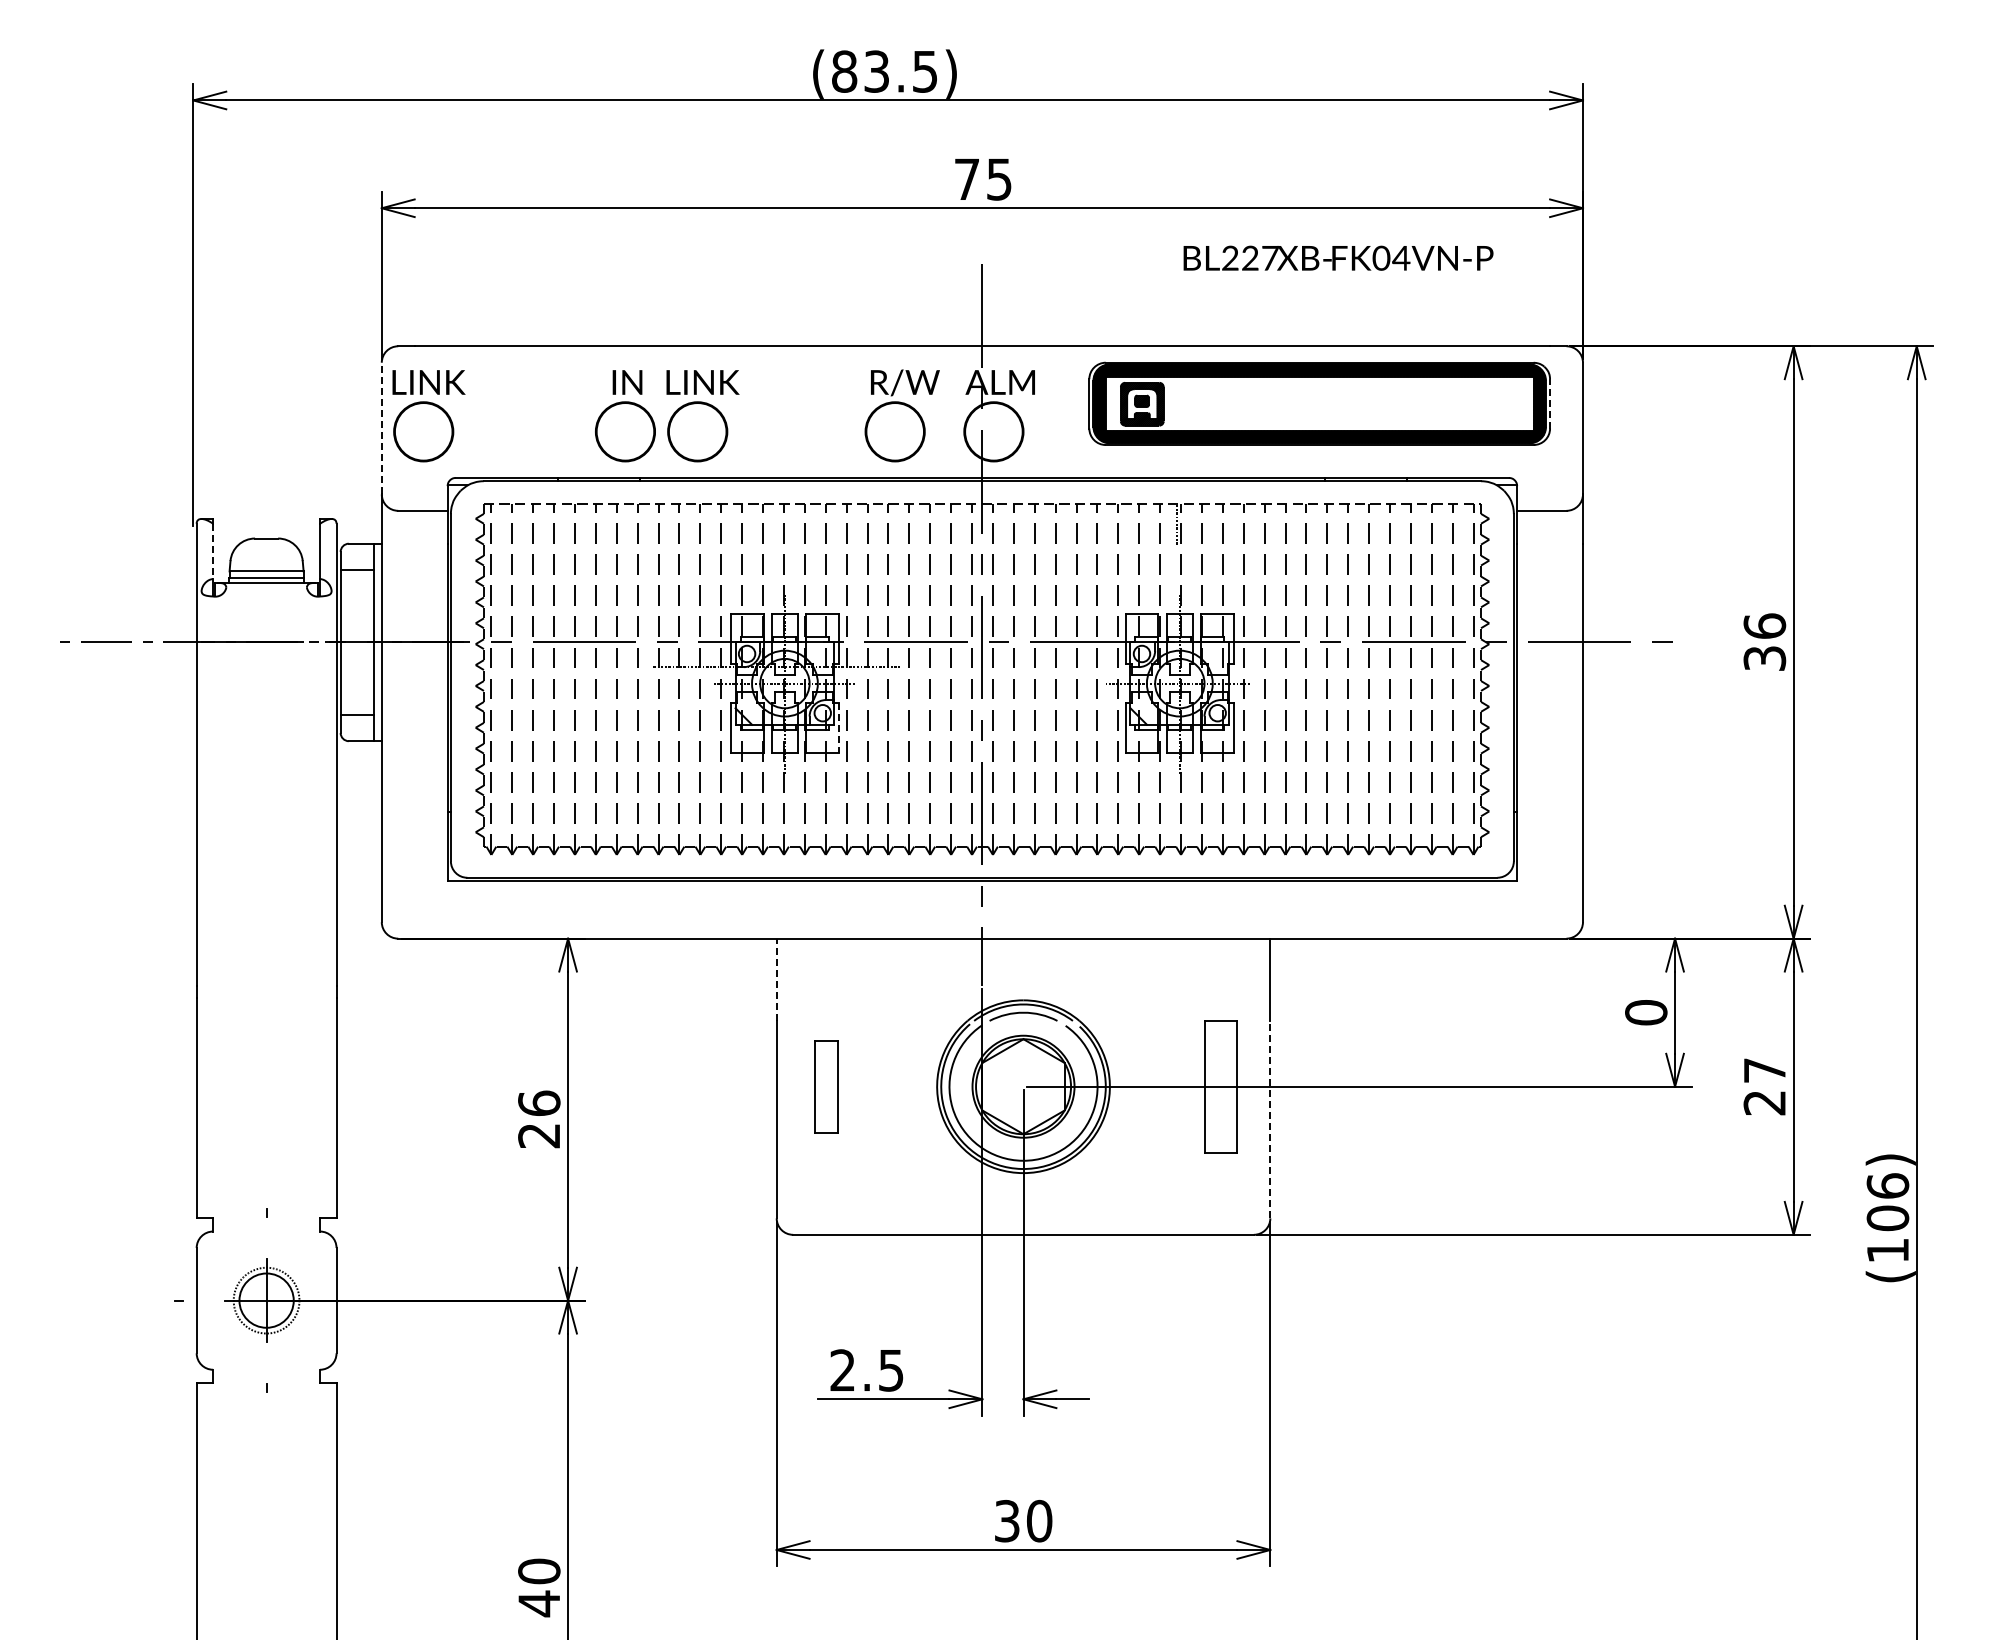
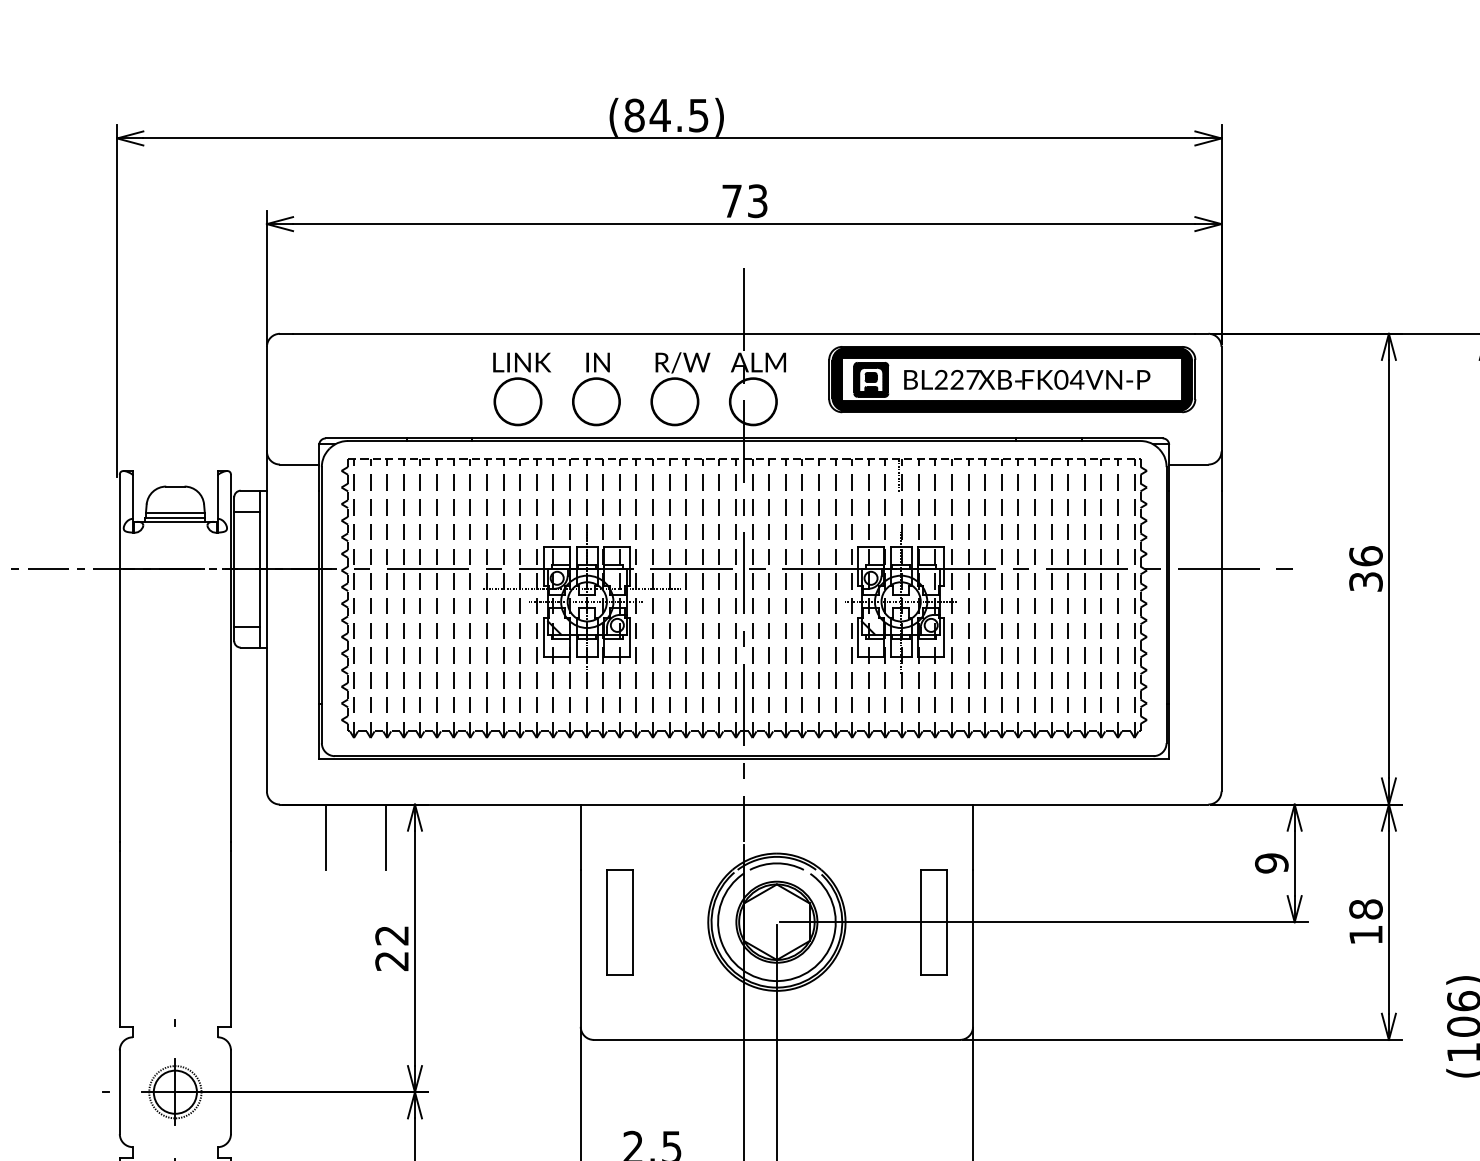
text: (876, 71) -> (660, 115), (83.5) -> (84.5)
text: (999, 179) -> (757, 201), 75 -> 73
text: (1338, 257) -> (1027, 379), moved
line: (1550, 403) -> (1195, 379), dashed -> solid
part: (428, 416) -> (304, 389), removed
part: (625, 416) -> (596, 389), moved
line: (381, 428) -> (266, 399), dashed -> solid
line: (213, 551) -> (133, 496), dashed -> solid
line: (839, 728) -> (630, 637), dashed -> solid
line: (455, 979) -> (325, 837), added
line: (531, 979) -> (385, 837), added
line: (776, 979) -> (580, 837), dashed -> solid
text: (1646, 1012) -> (1271, 863), 0 -> 9
part: (826, 1086) -> (620, 922), size x1.43
text: (1764, 1086) -> (1365, 922), 27 -> 18
text: (539, 1102) -> (392, 934), 26 -> 22
line: (1270, 1119) -> (973, 948), dashed -> solid

